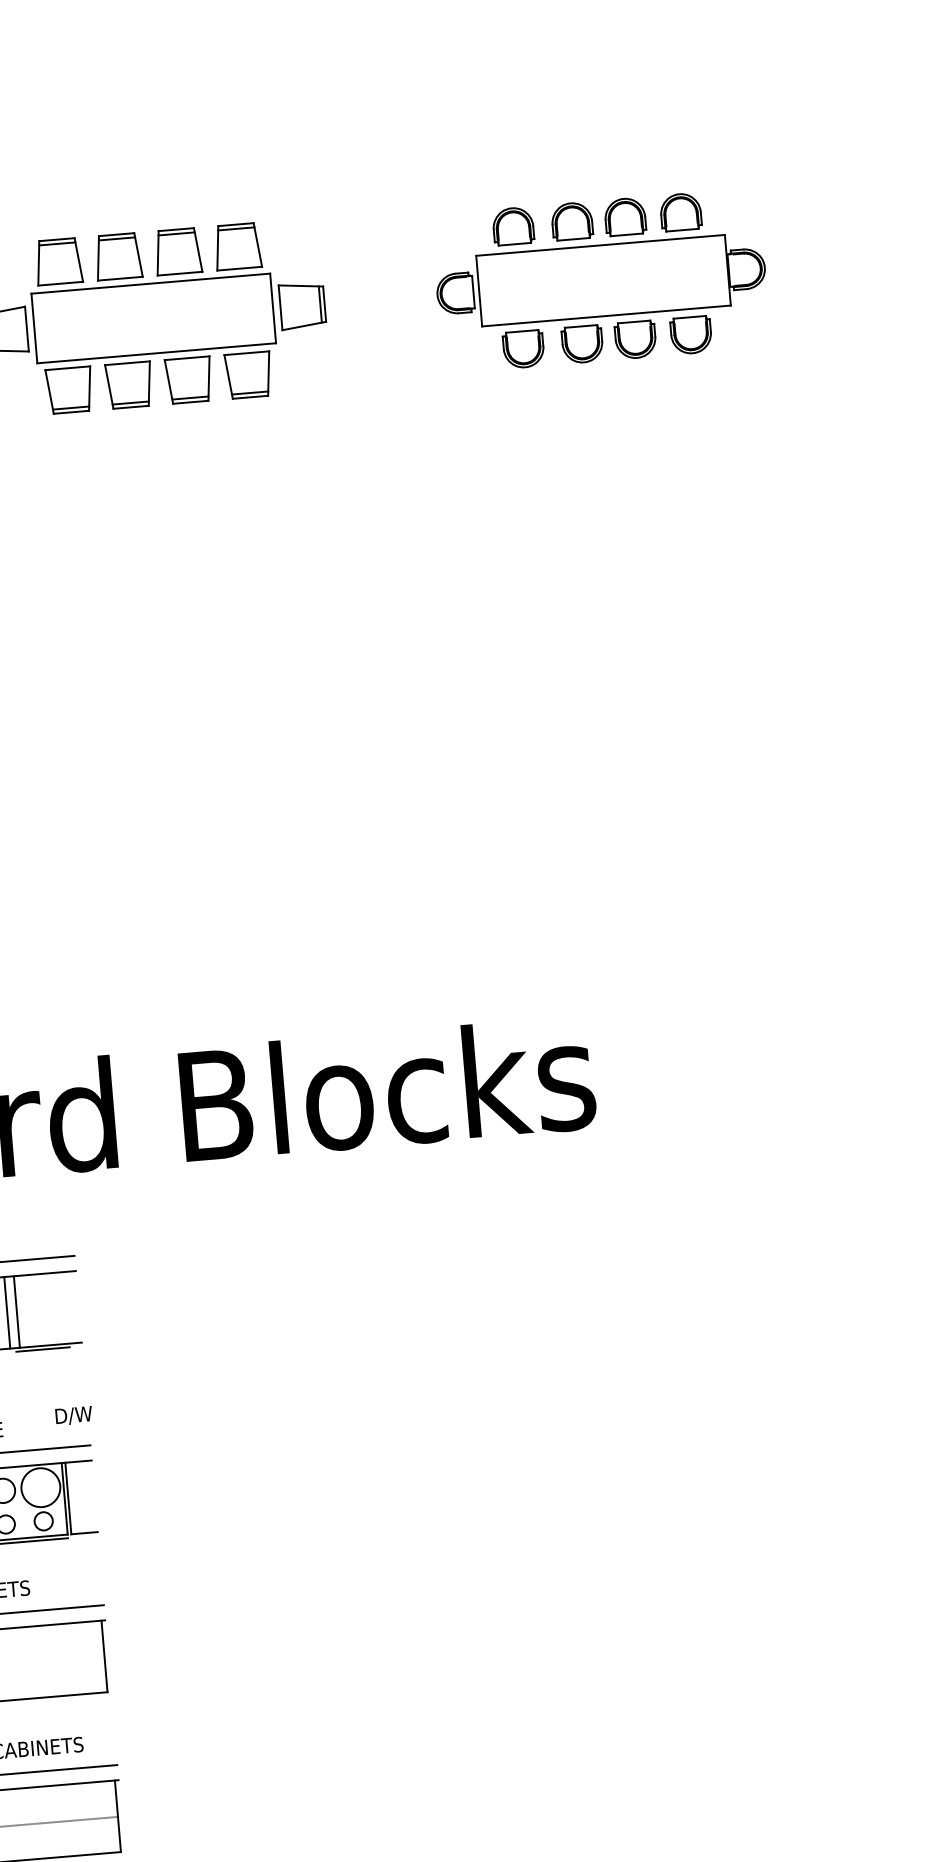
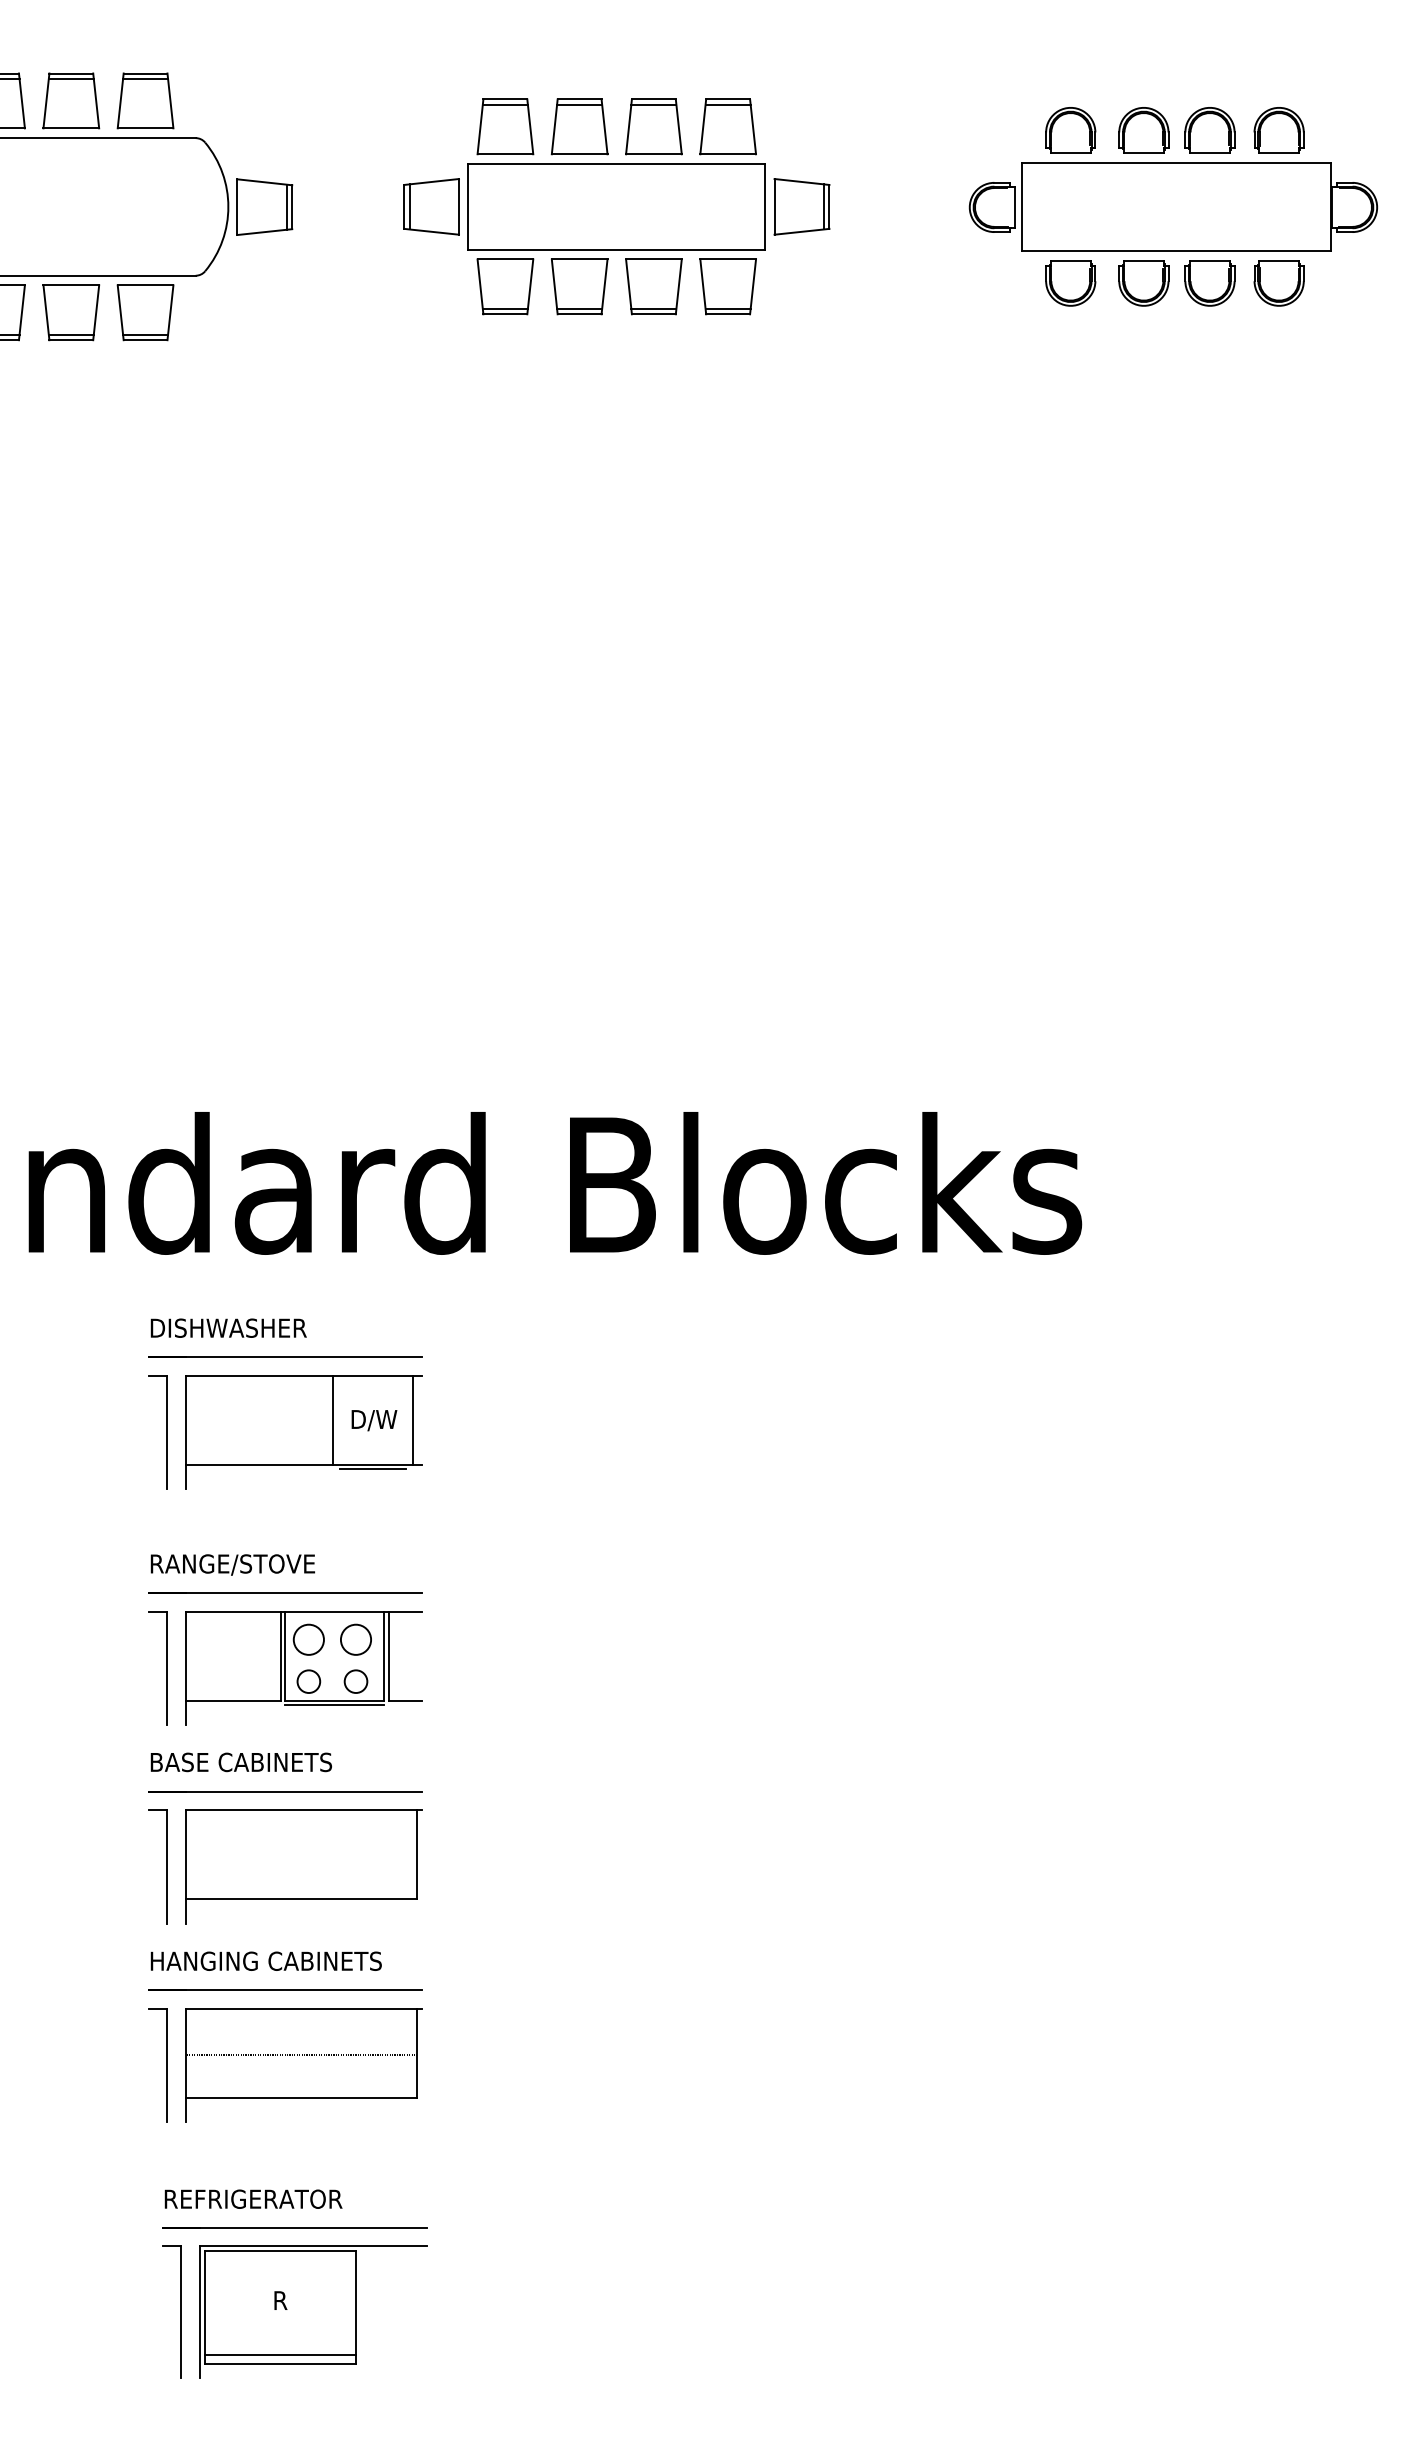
line: (16, 1311) -> (412, 1419), moved
text: (74, 1415) -> (374, 1420), moved
circle: (40, 1487) -> (355, 1639), size x0.62

